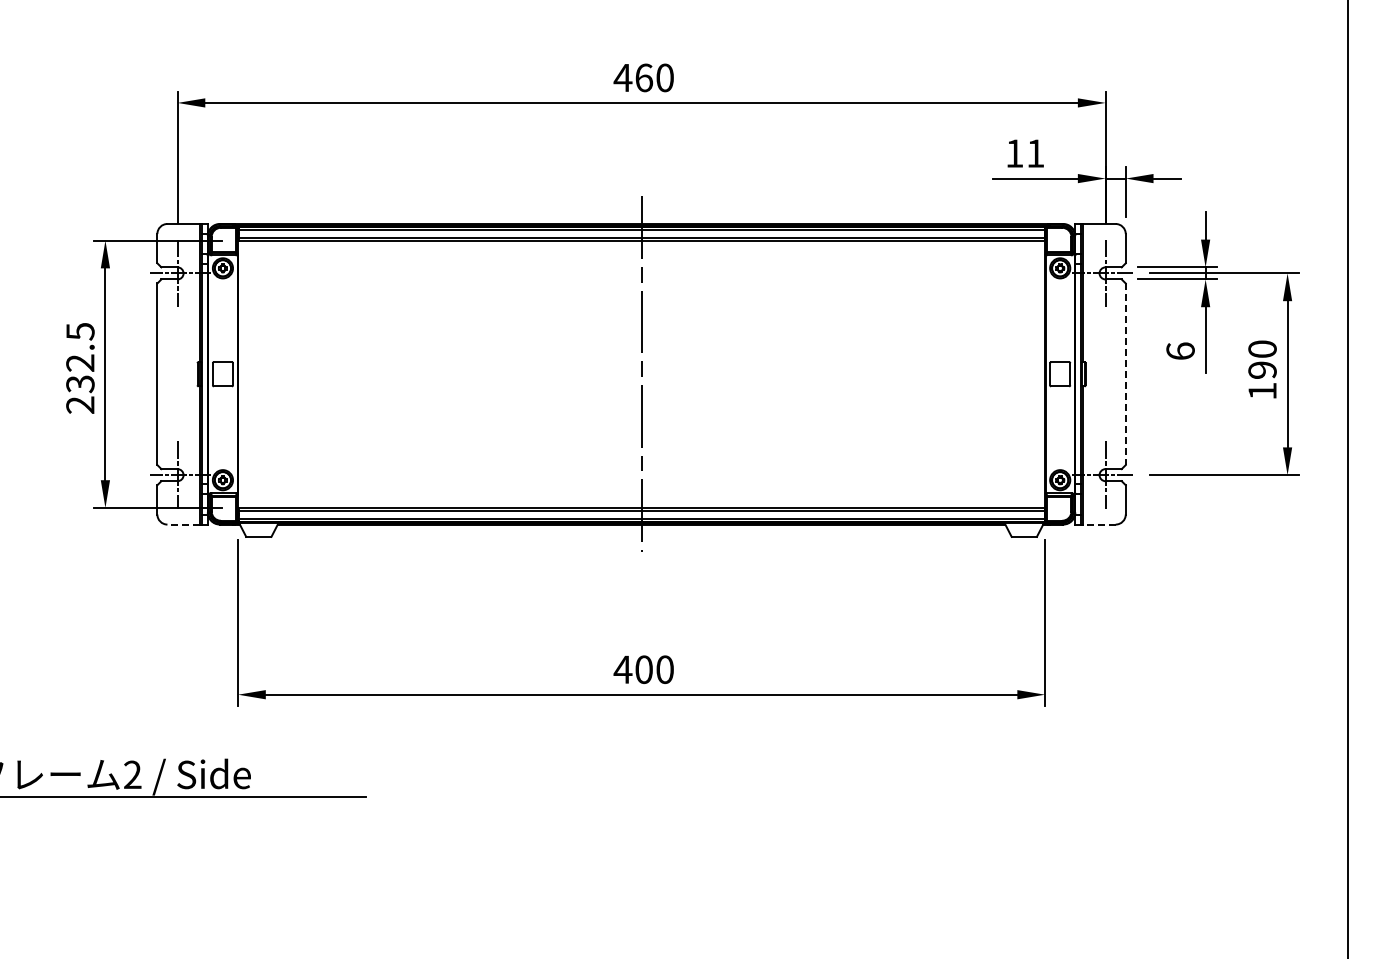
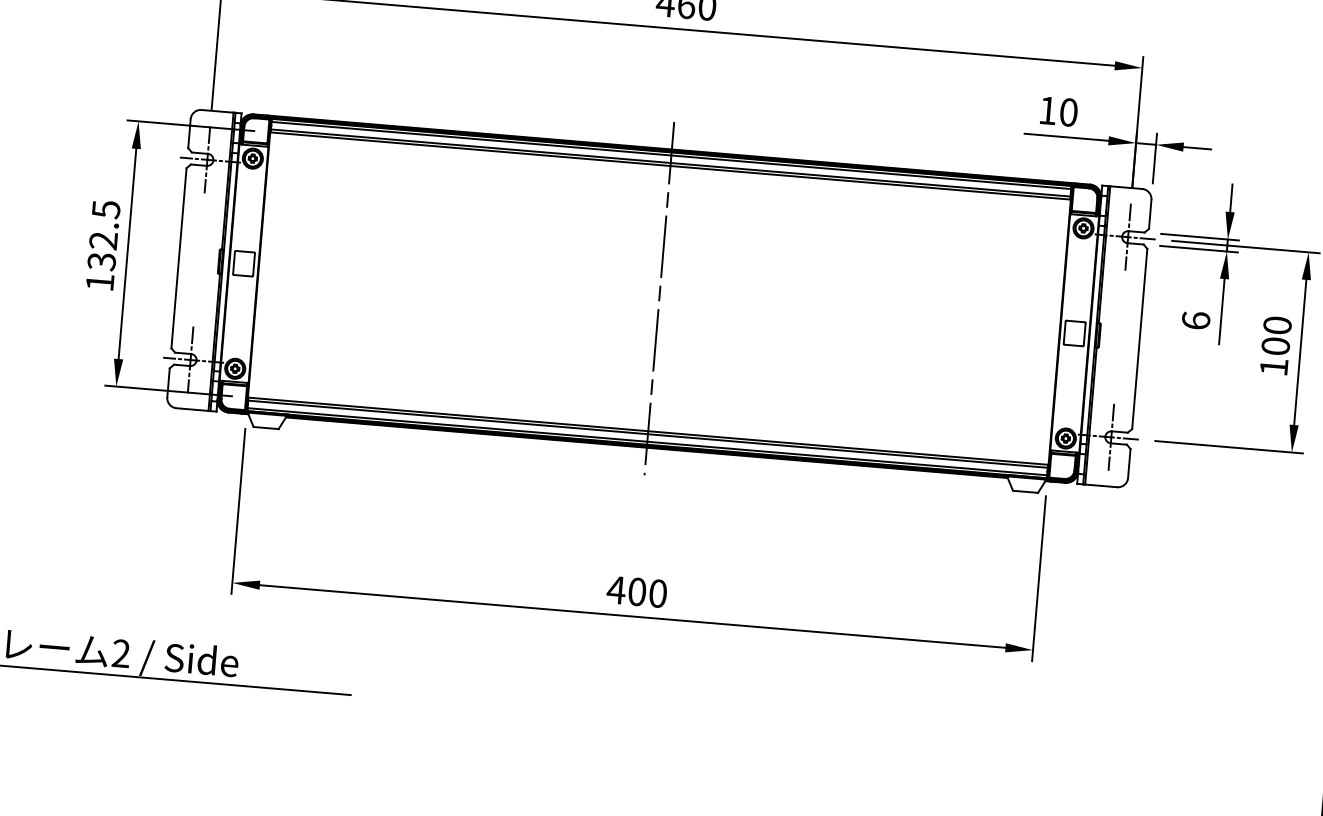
text: (1035, 153) -> (1068, 112), 11 -> 10
text: (1262, 369) -> (1275, 345), 190 -> 100
line: (1125, 374) -> (1139, 339), dashed -> solid
text: (80, 404) -> (100, 281), 232.5 -> 132.5
line: (183, 524) -> (192, 409), dashed -> solid
line: (1099, 524) -> (1101, 485), dashed -> solid

